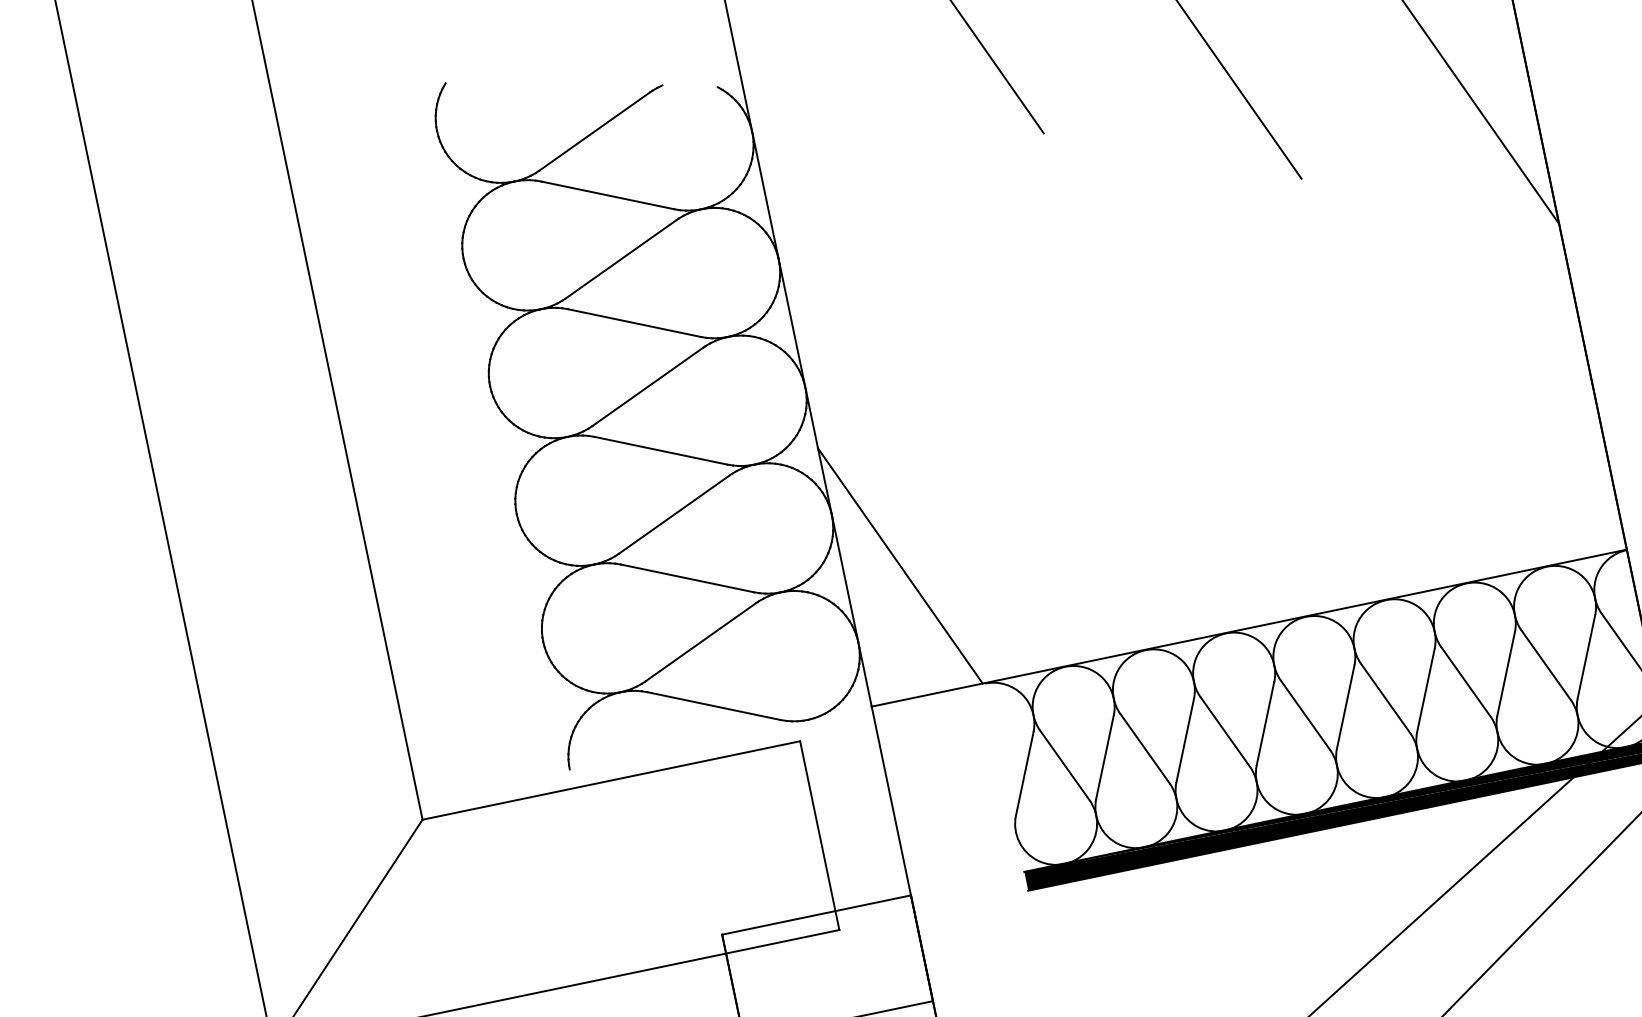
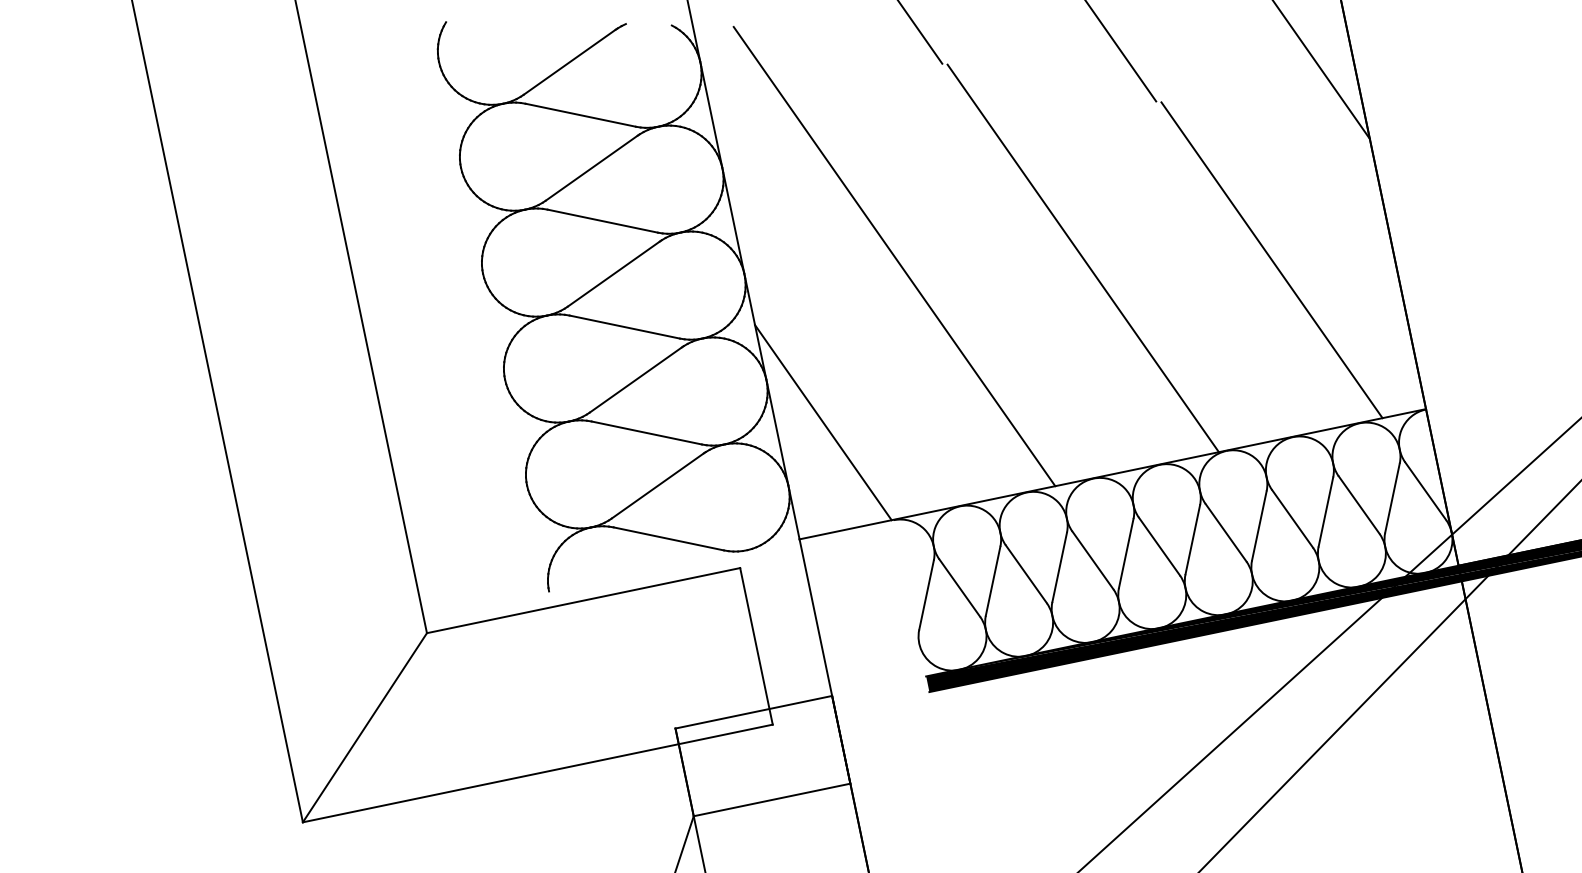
line: (986, 365) -> (894, 256), added
line: (1212, 368) -> (1082, 258), added
line: (1440, 370) -> (1271, 260), added

